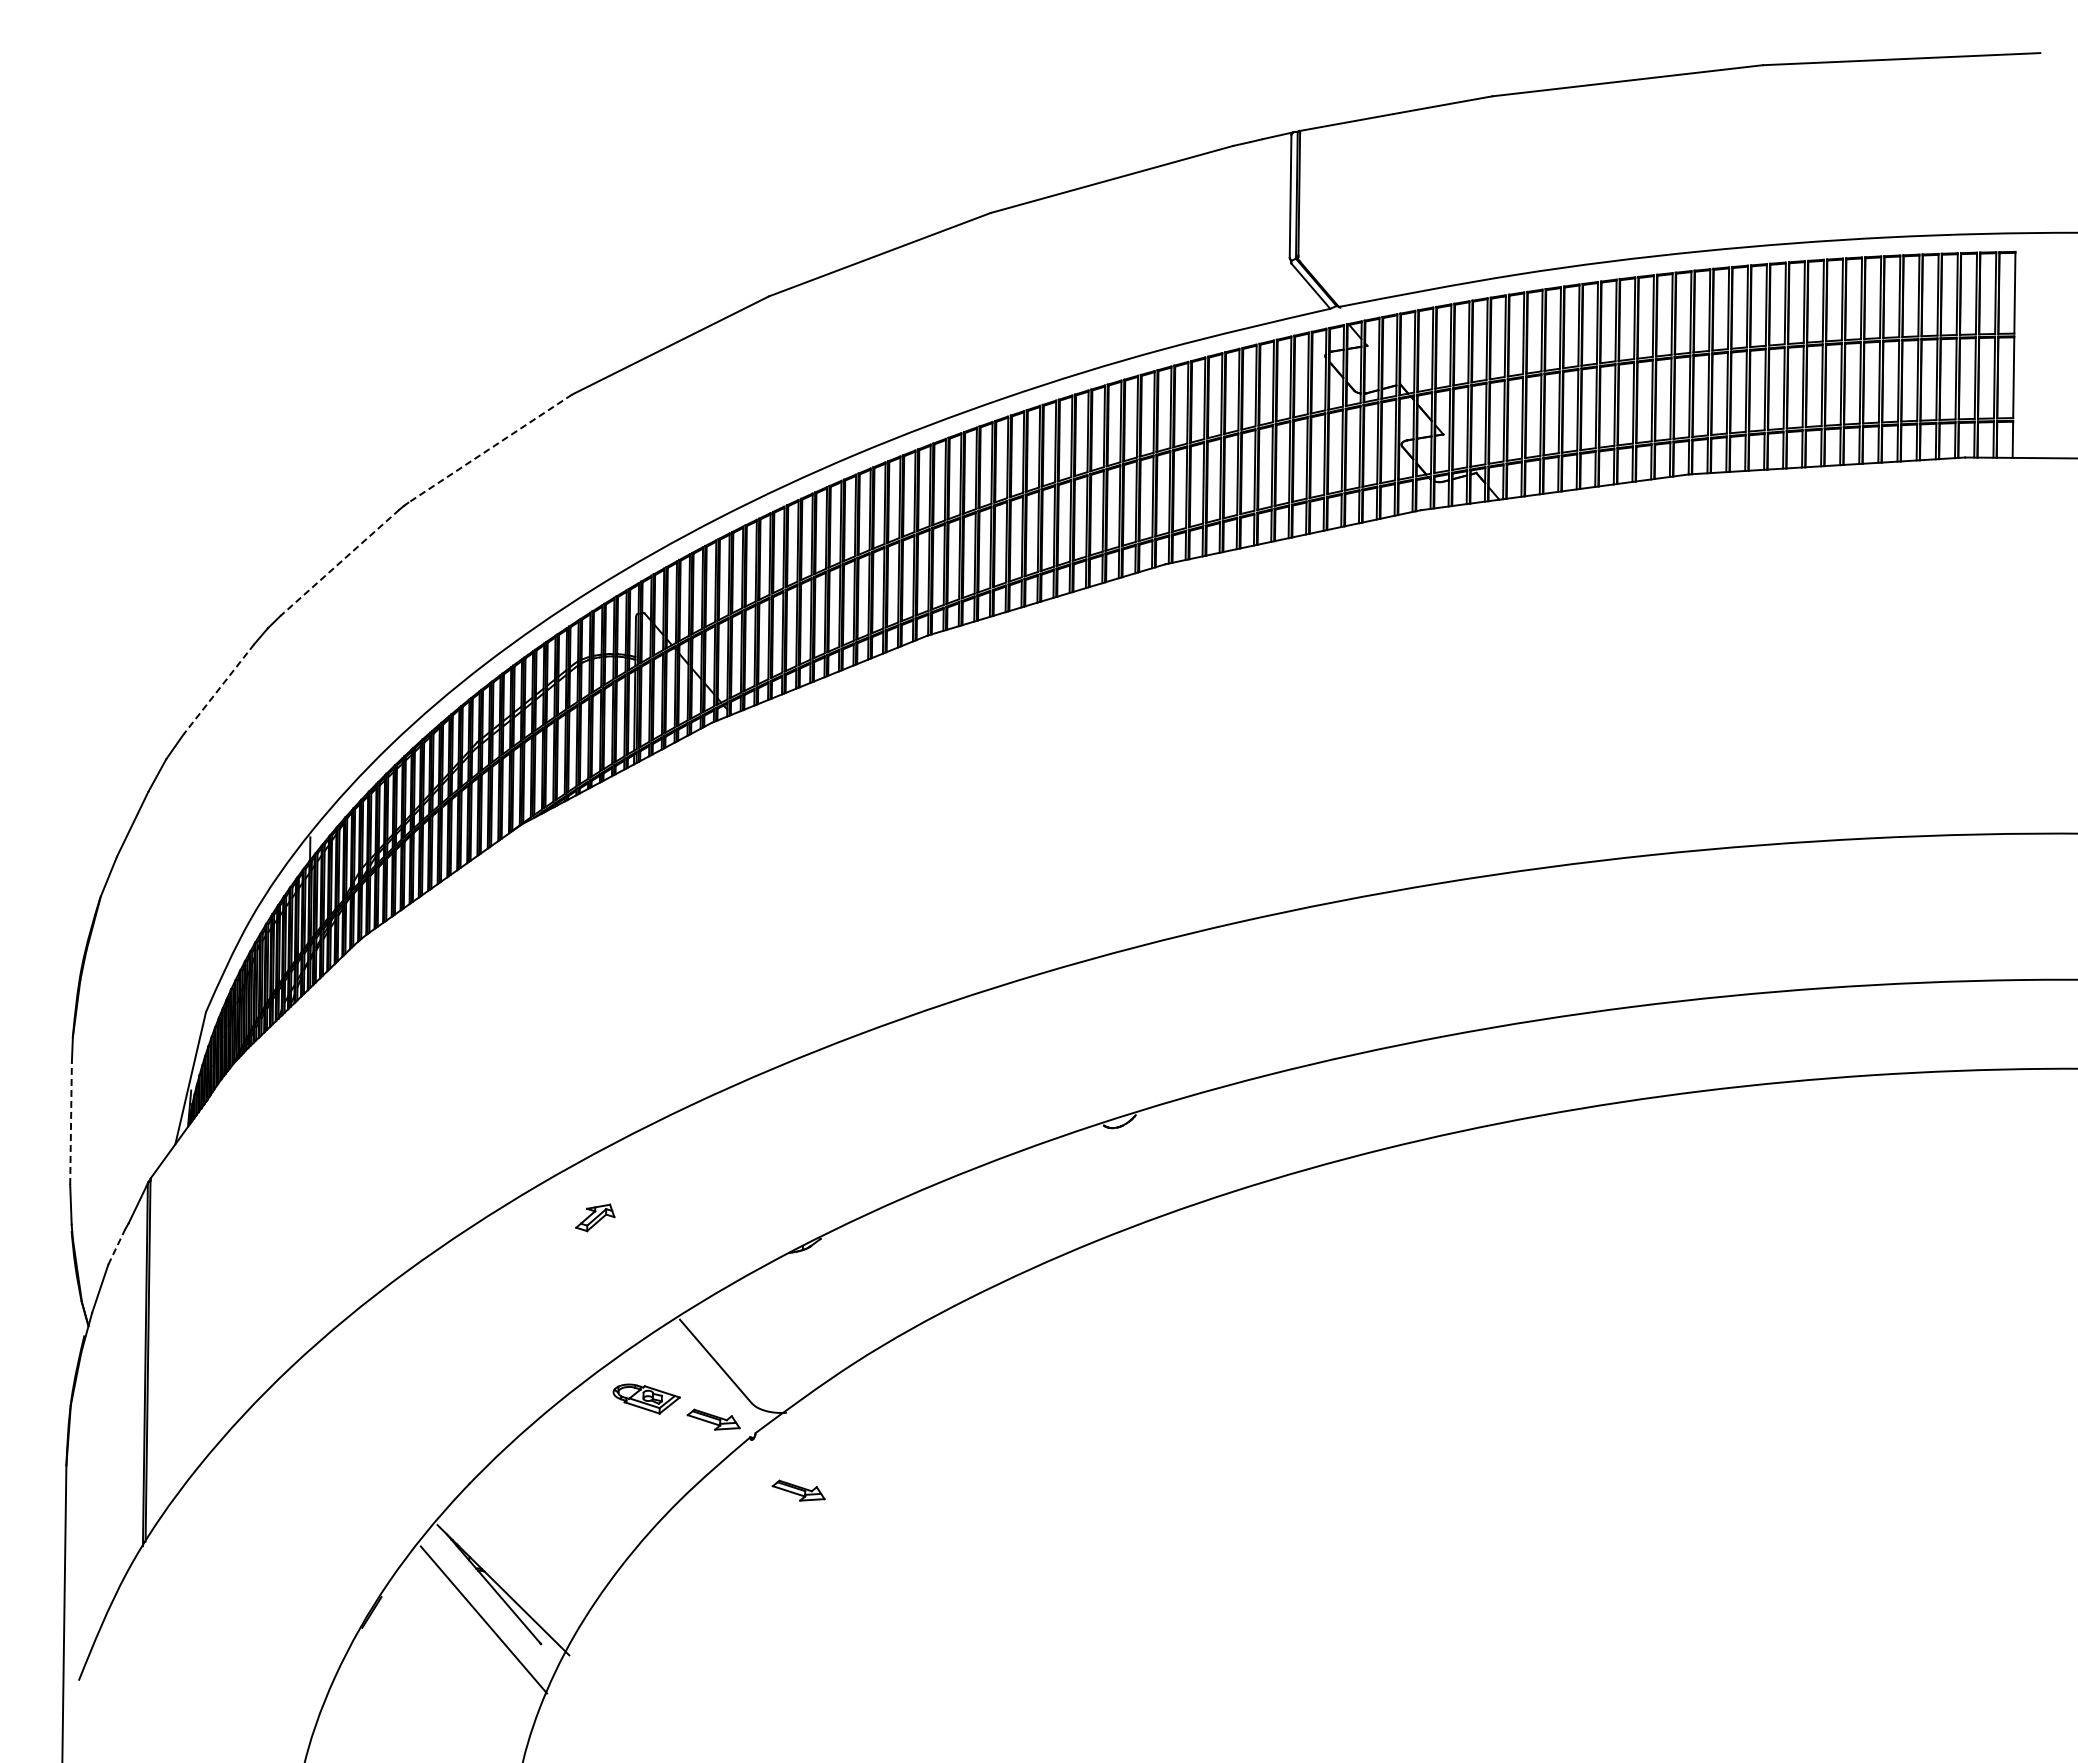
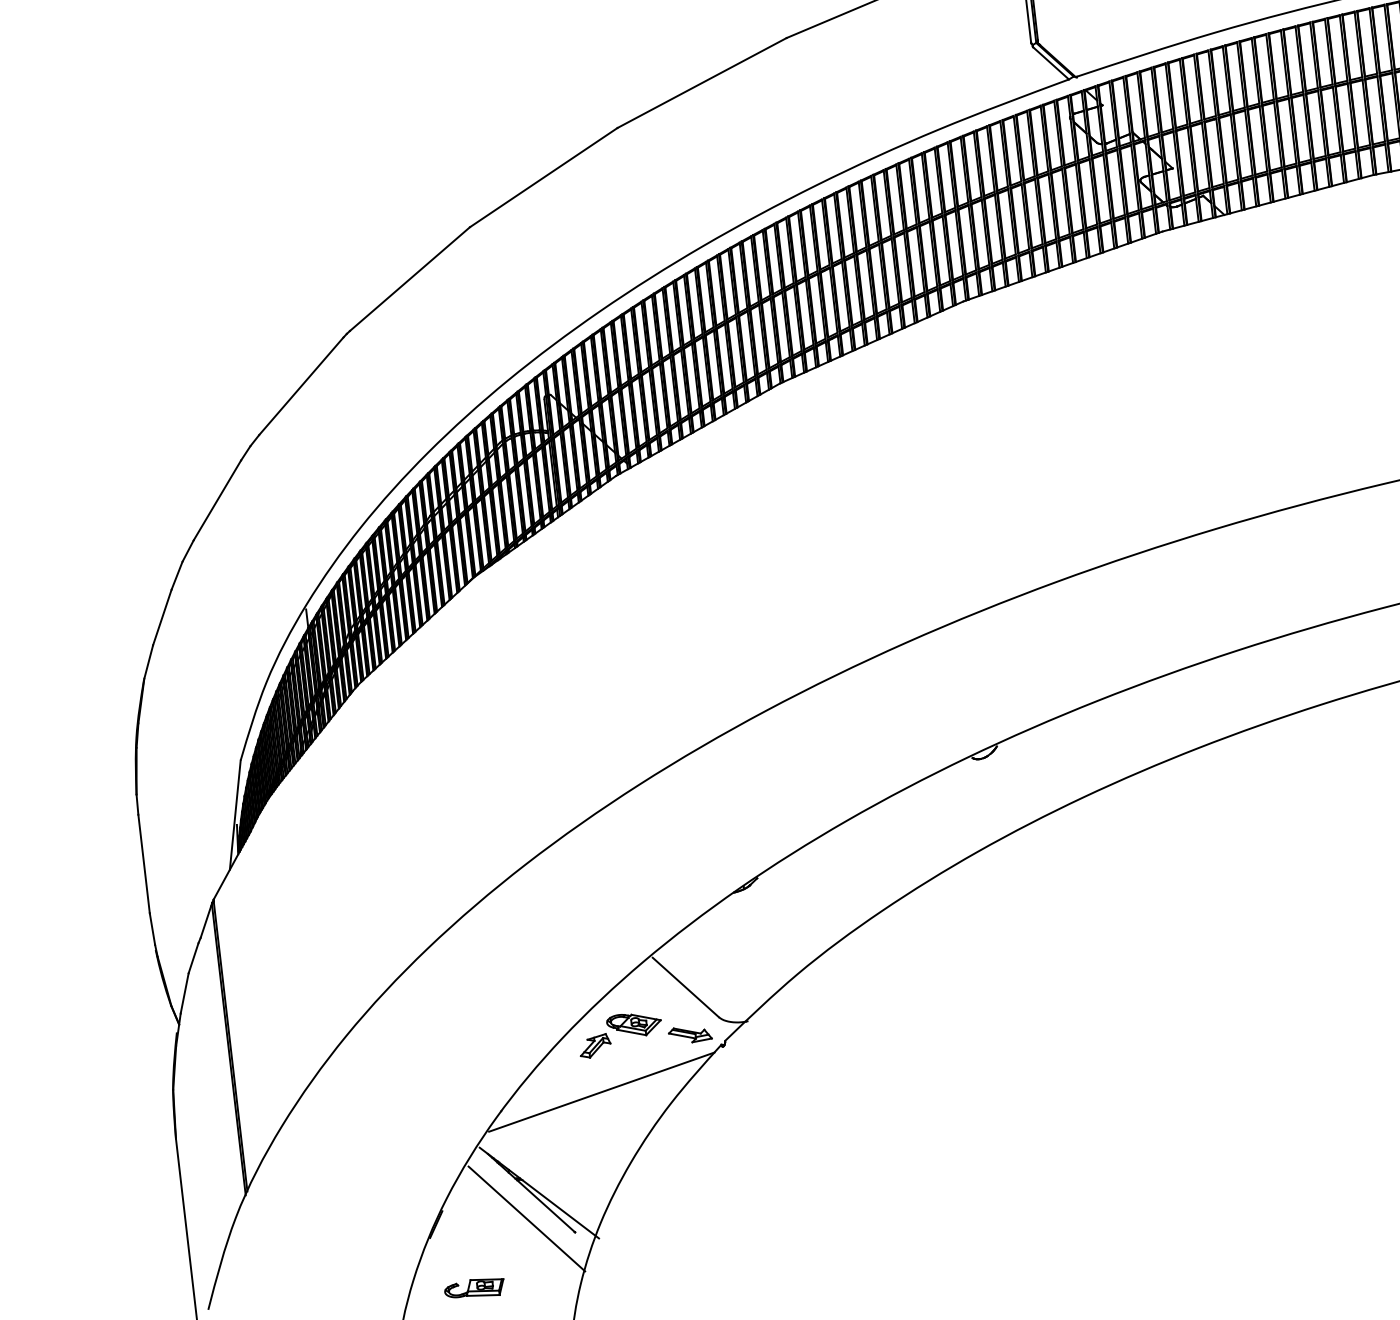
line: (489, 448) -> (409, 279), dashed -> solid
line: (340, 562) -> (301, 385), dashed -> solid
line: (218, 689) -> (217, 500), dashed -> solid
line: (71, 1123) -> (144, 863), dashed -> solid
part: (595, 1217) -> (595, 1045), moved
line: (116, 1247) -> (193, 958), dashed -> solid
line: (595, 1475) -> (601, 1091), added
part: (798, 1490) -> (765, 1082), removed
part: (408, 1697) -> (474, 1289), added

